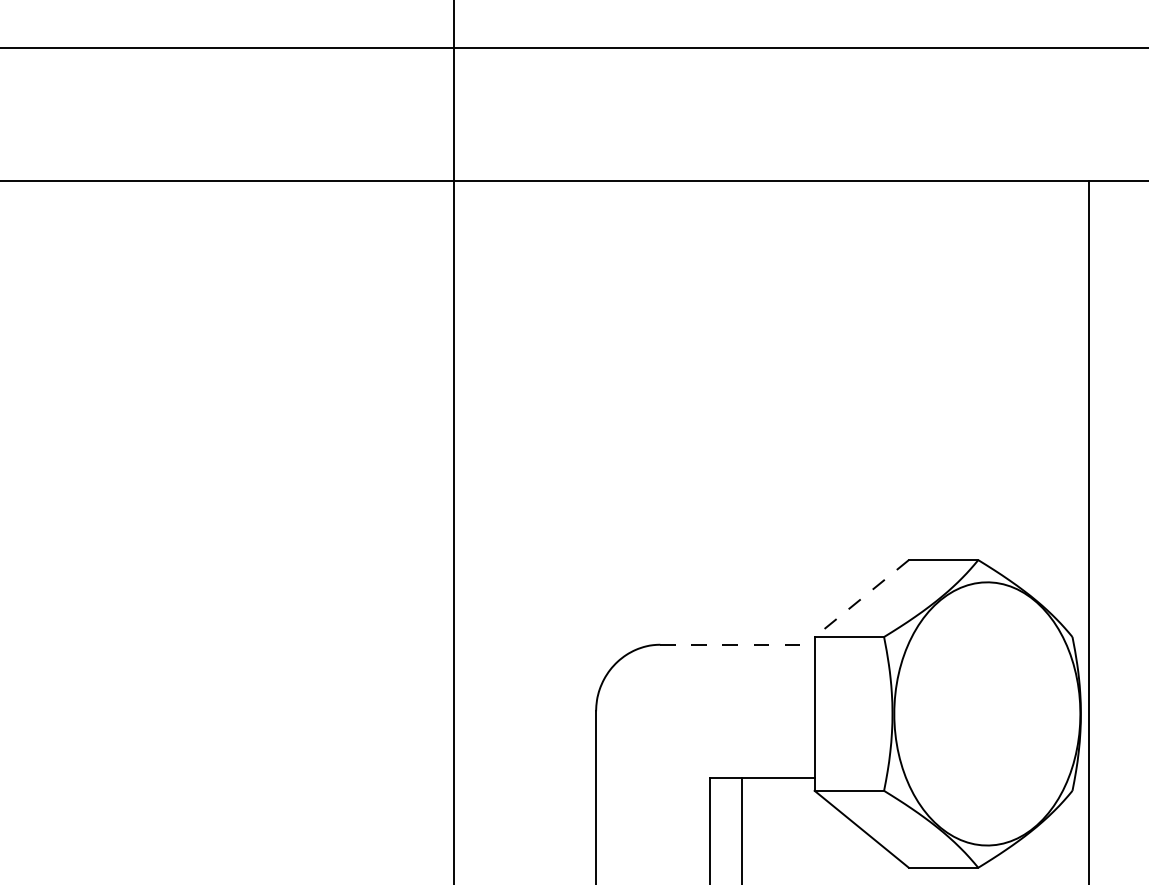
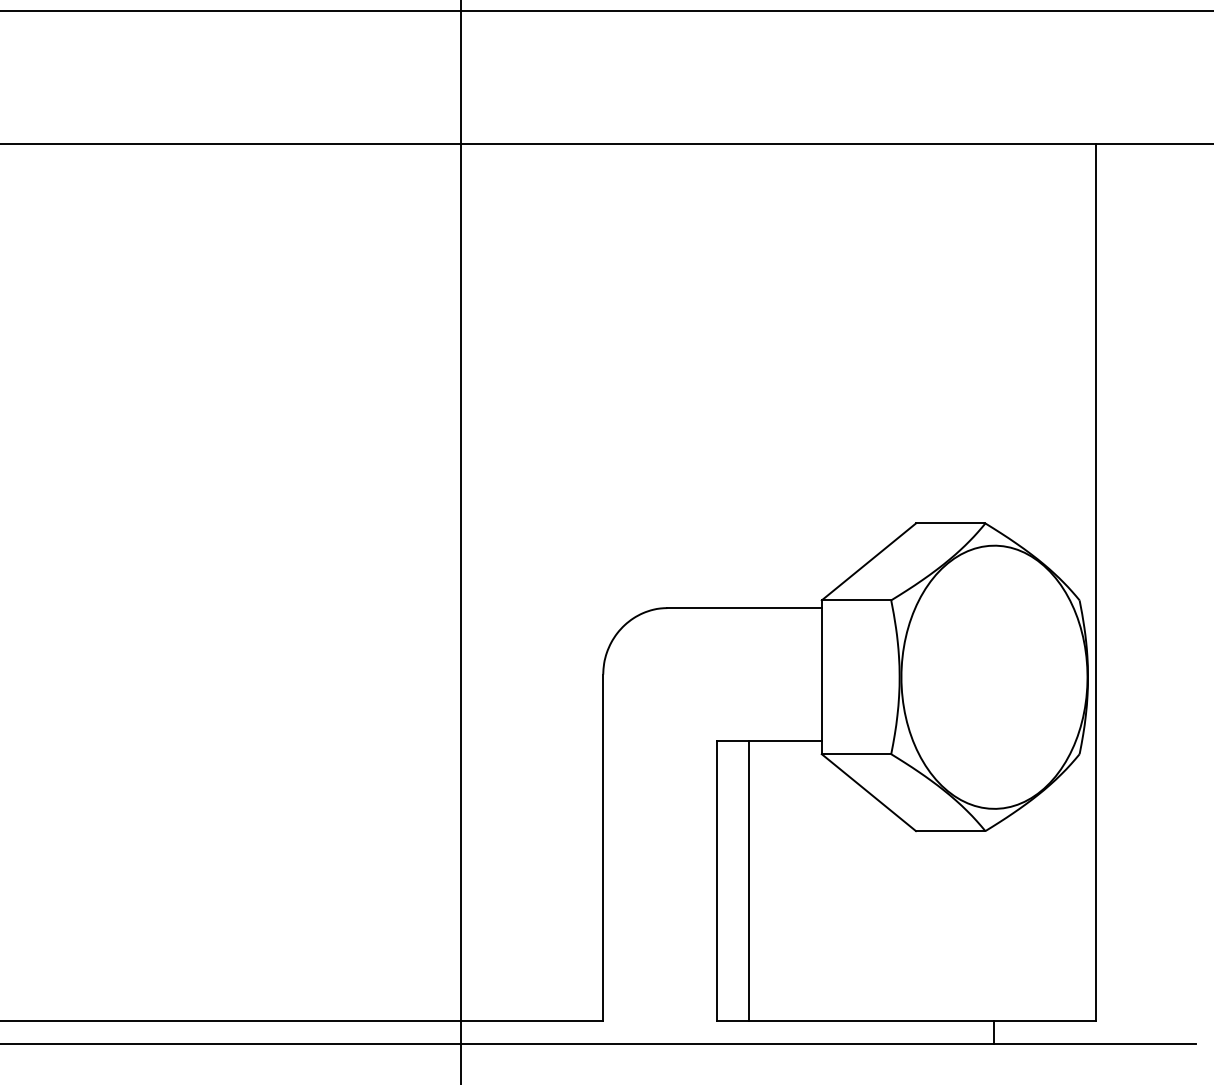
line: (861, 598) -> (868, 561), dashed -> solid
line: (738, 645) -> (745, 608), dashed -> solid

